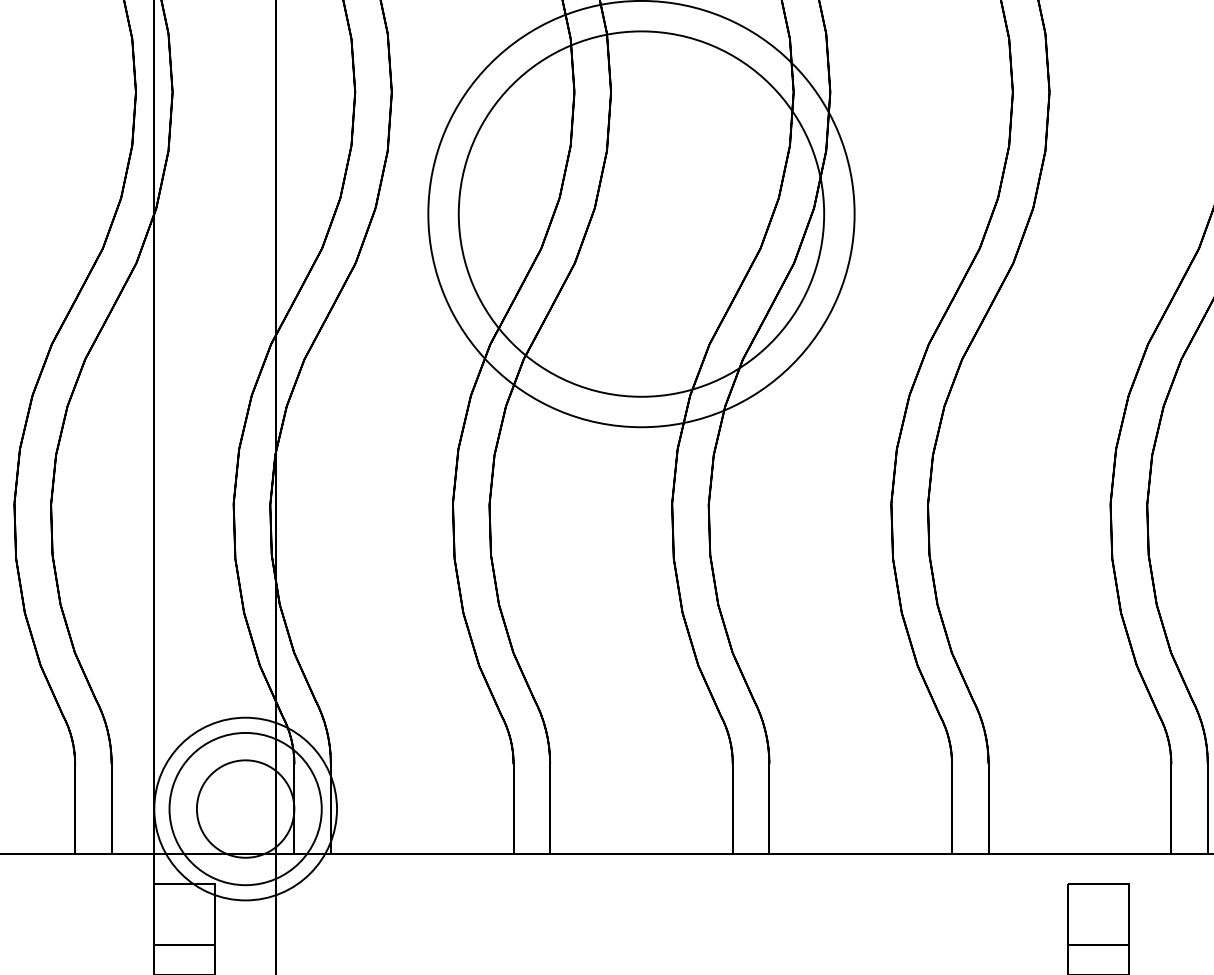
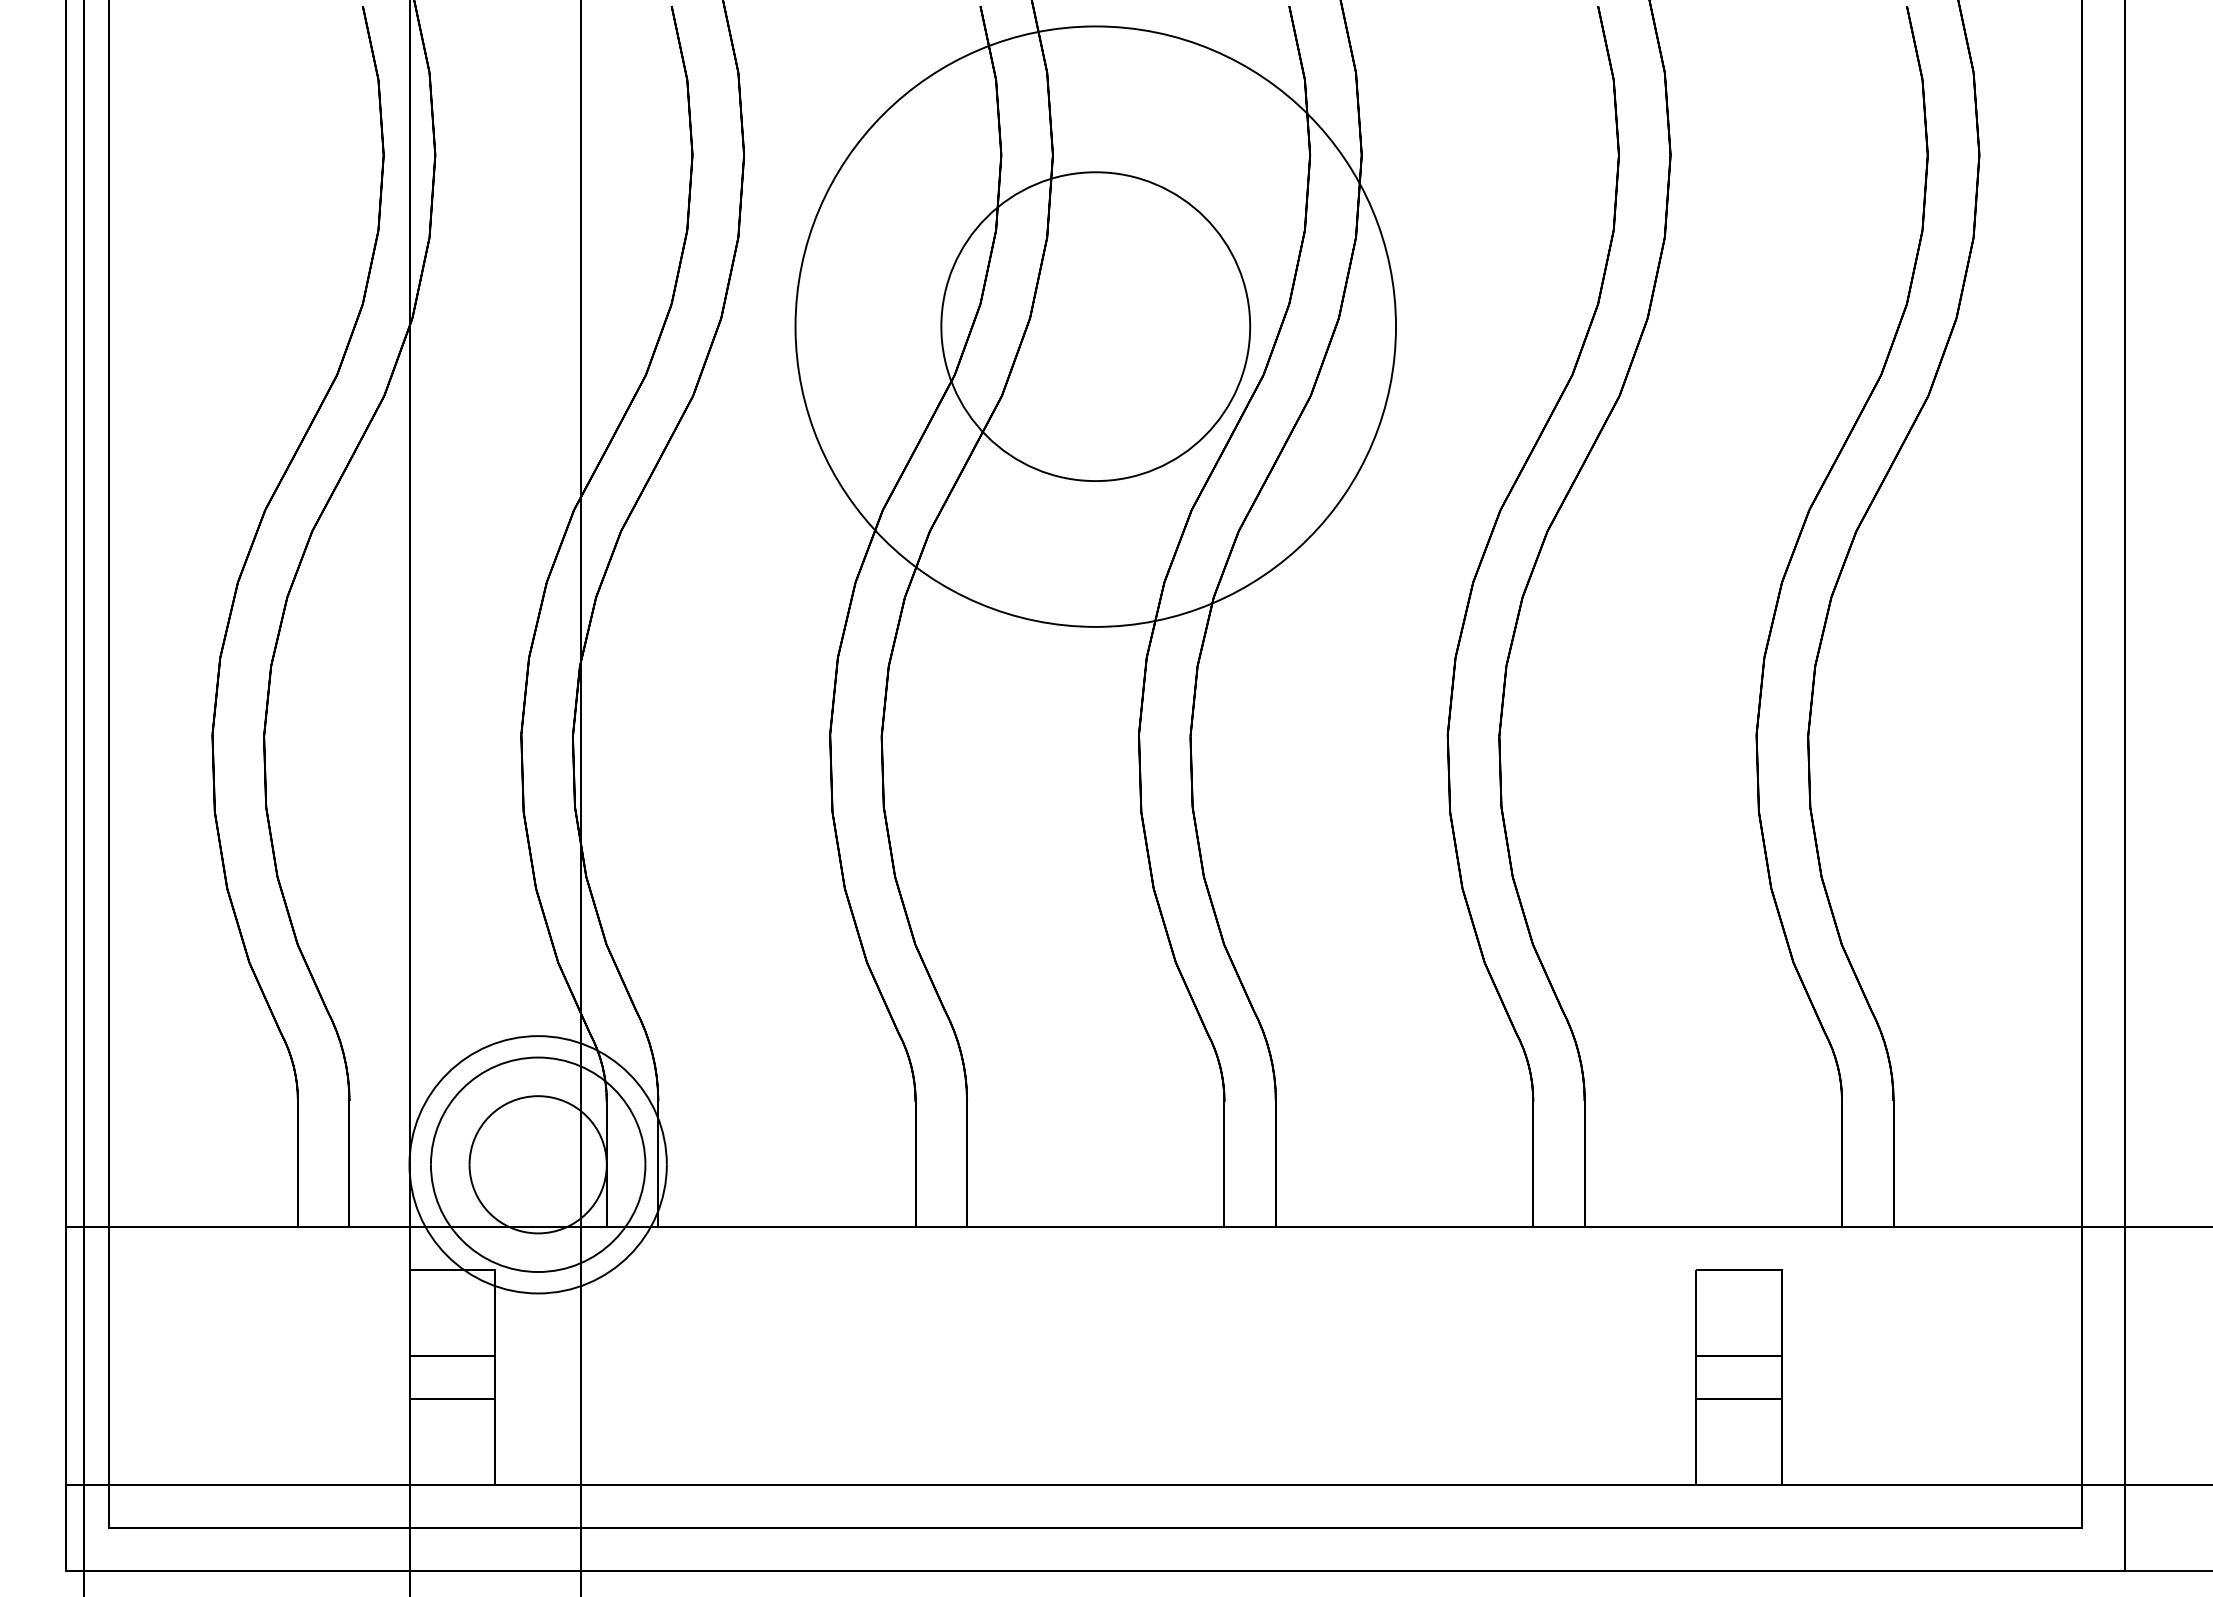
circle: (641, 213) -> (1095, 326), size x0.6

